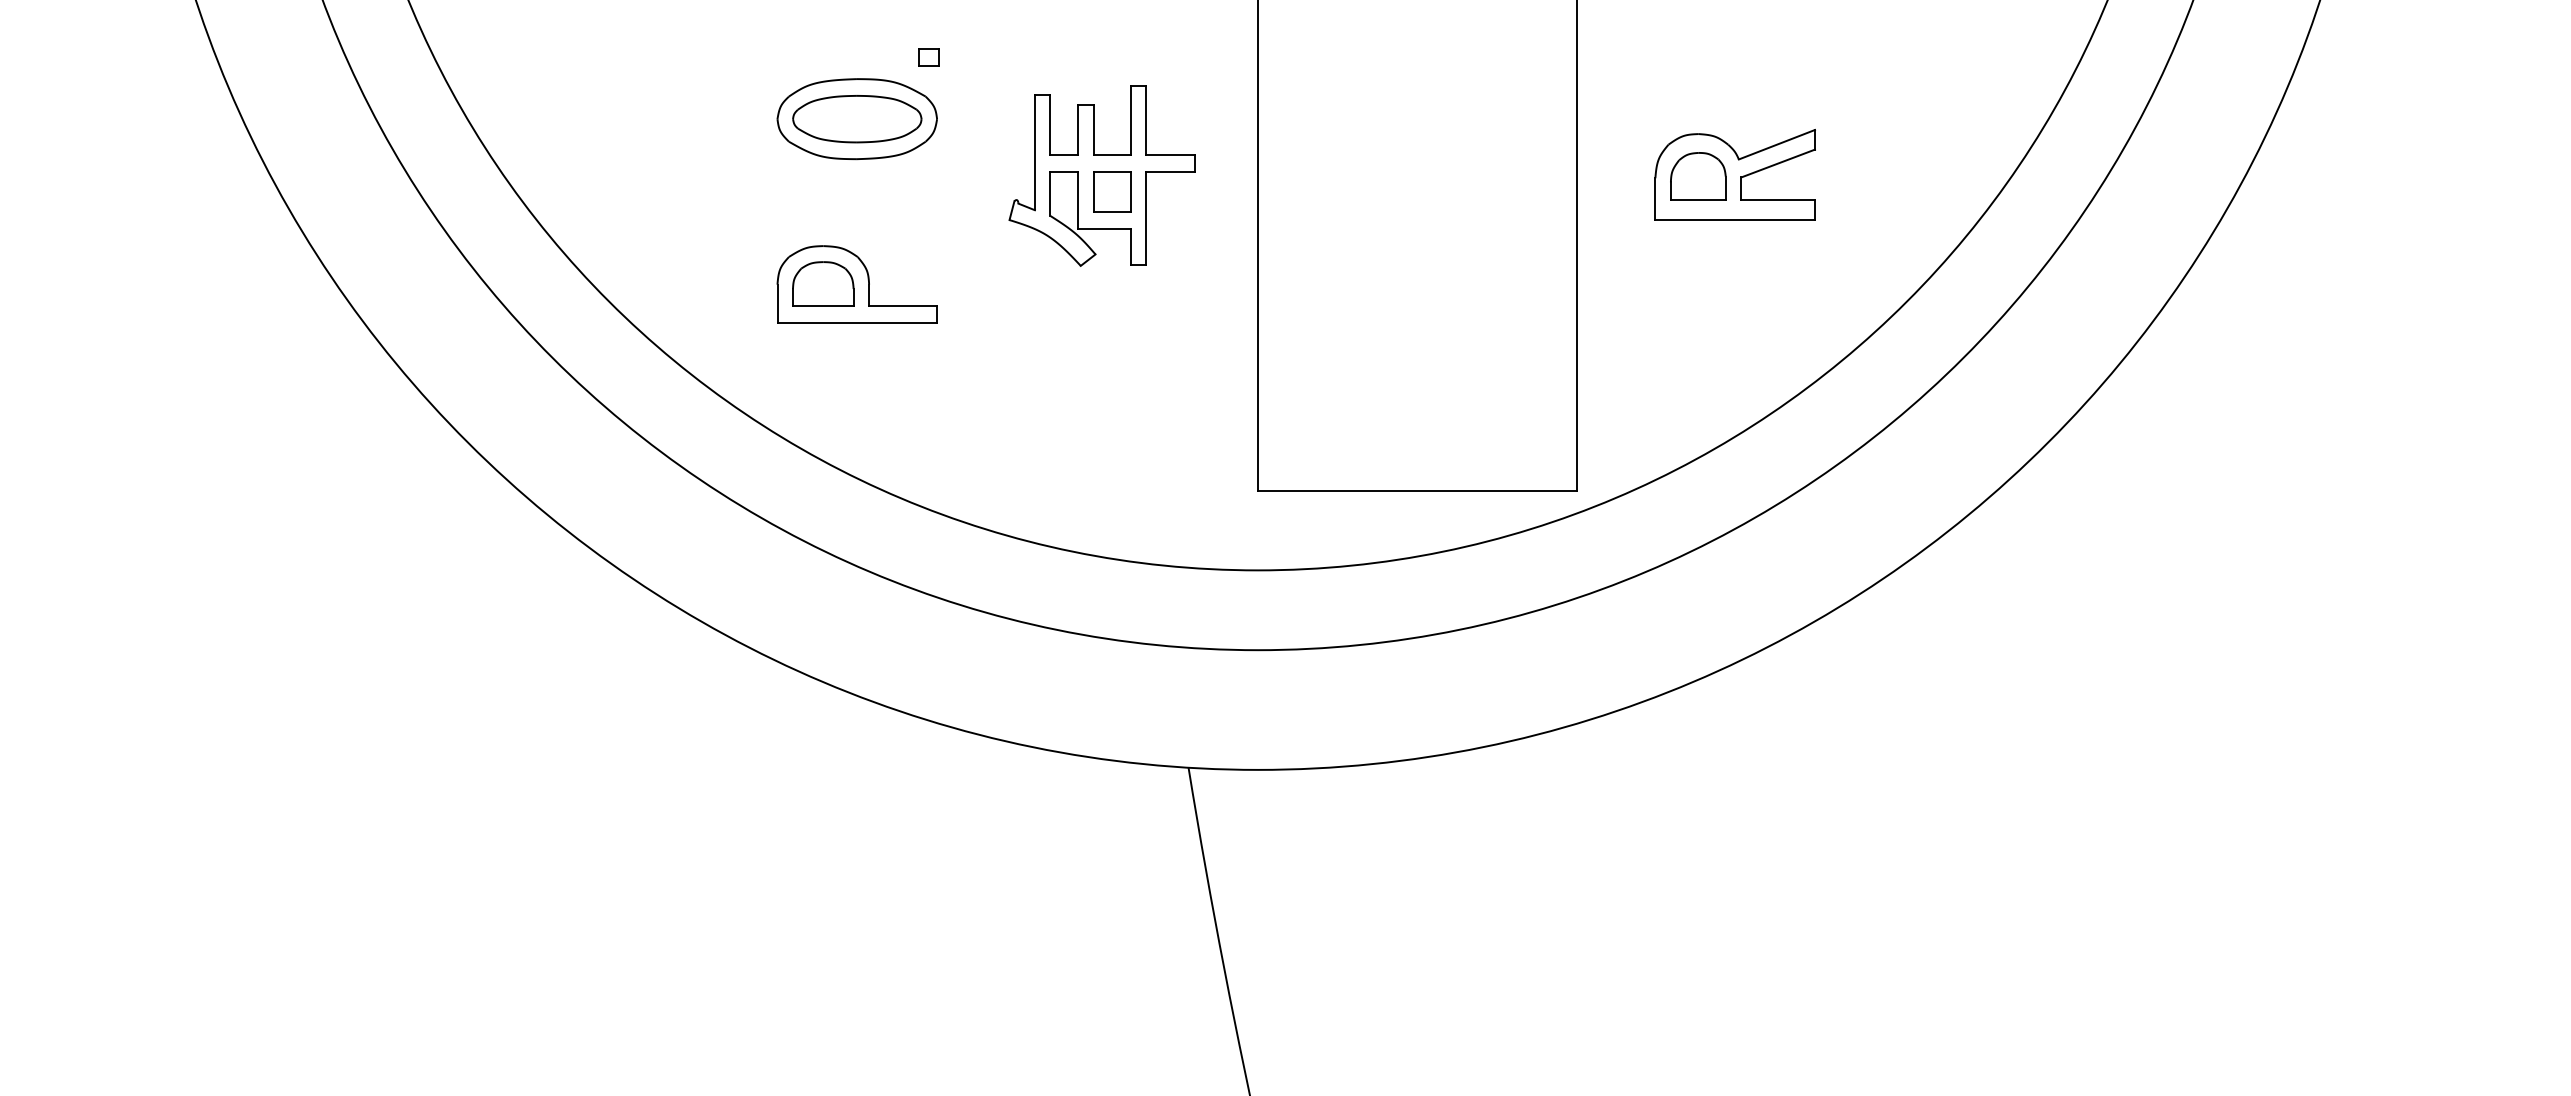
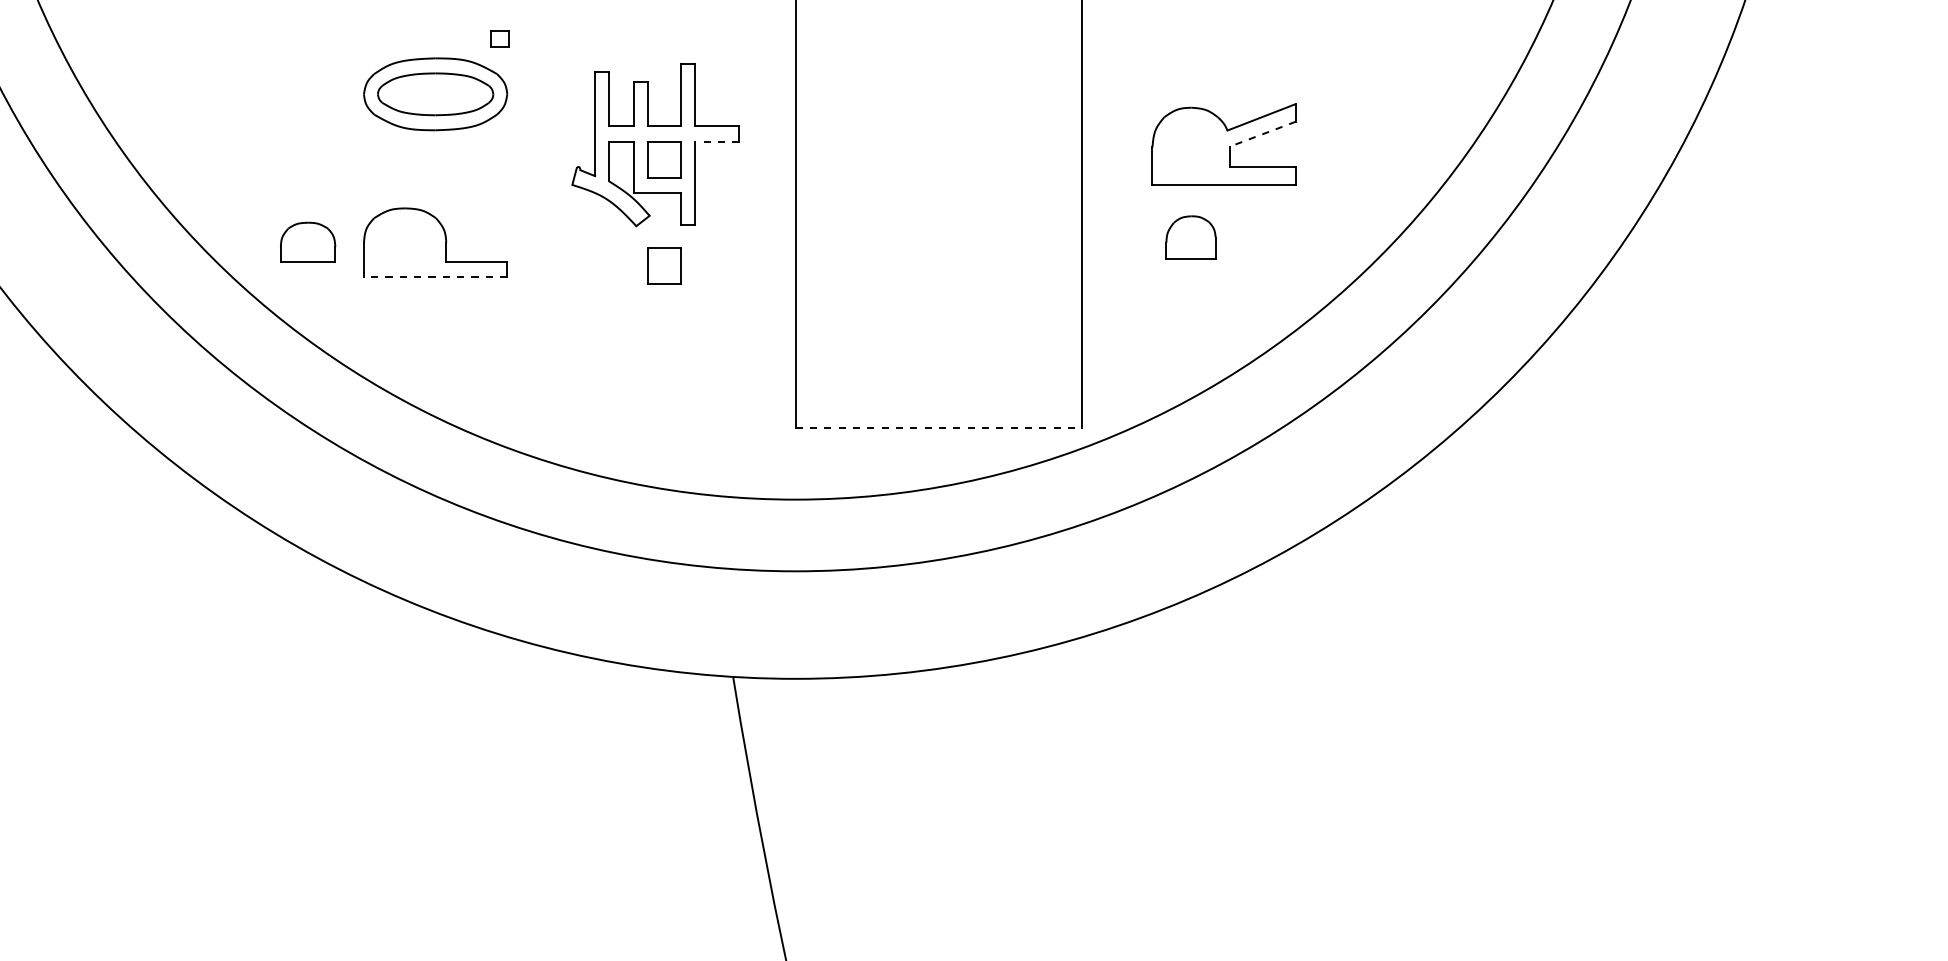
line: (1777, 163) -> (1262, 134), solid -> dashed
line: (1170, 171) -> (716, 141), solid -> dashed
part: (1698, 176) -> (1191, 237), moved
part: (823, 283) -> (308, 241), moved
part: (1112, 309) -> (664, 265), added
line: (857, 323) -> (435, 277), solid -> dashed
line: (1417, 490) -> (938, 427), solid -> dashed

